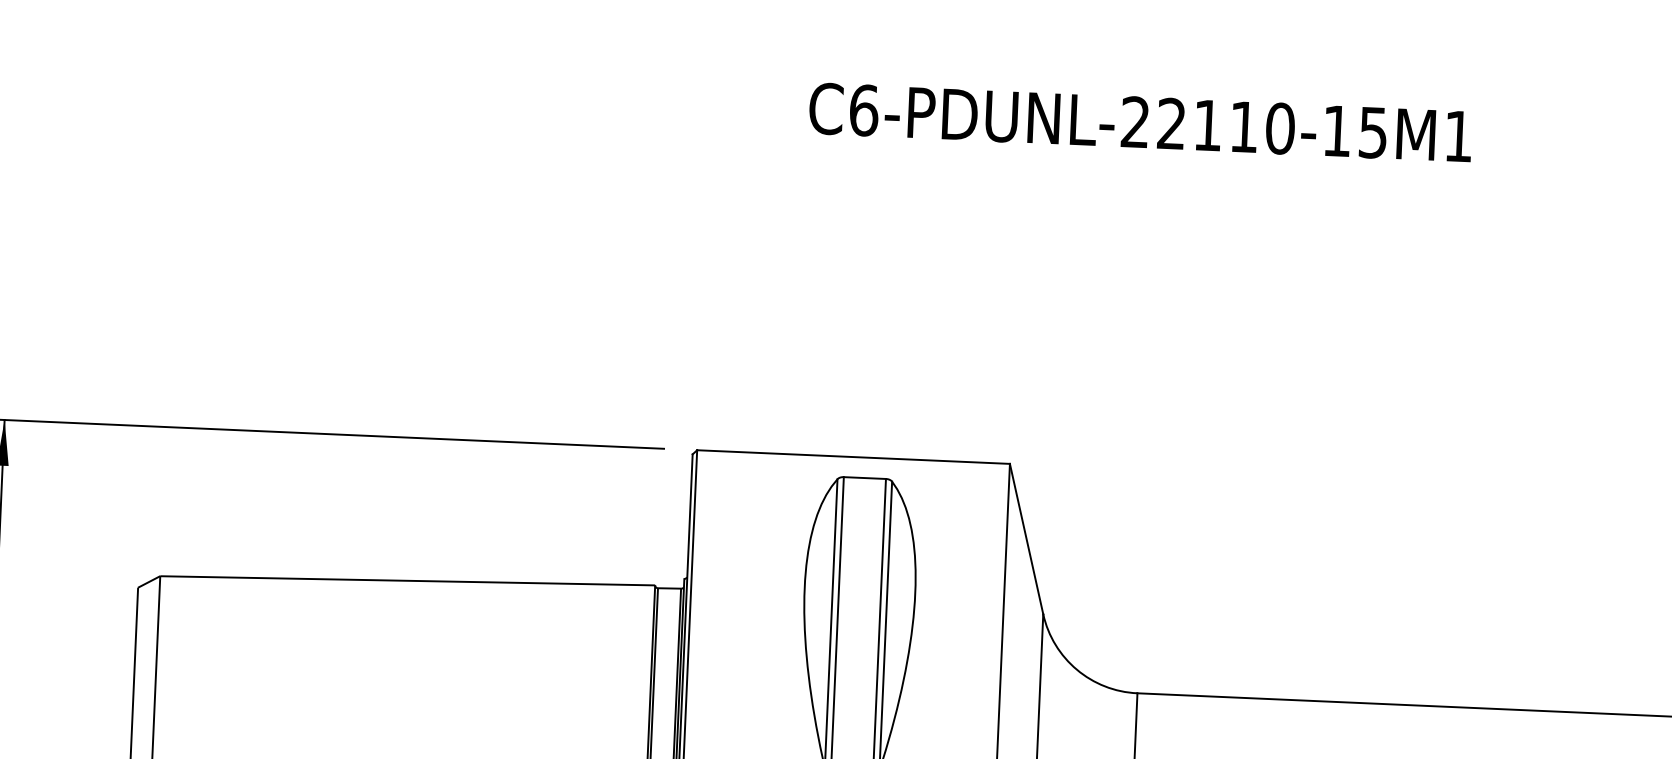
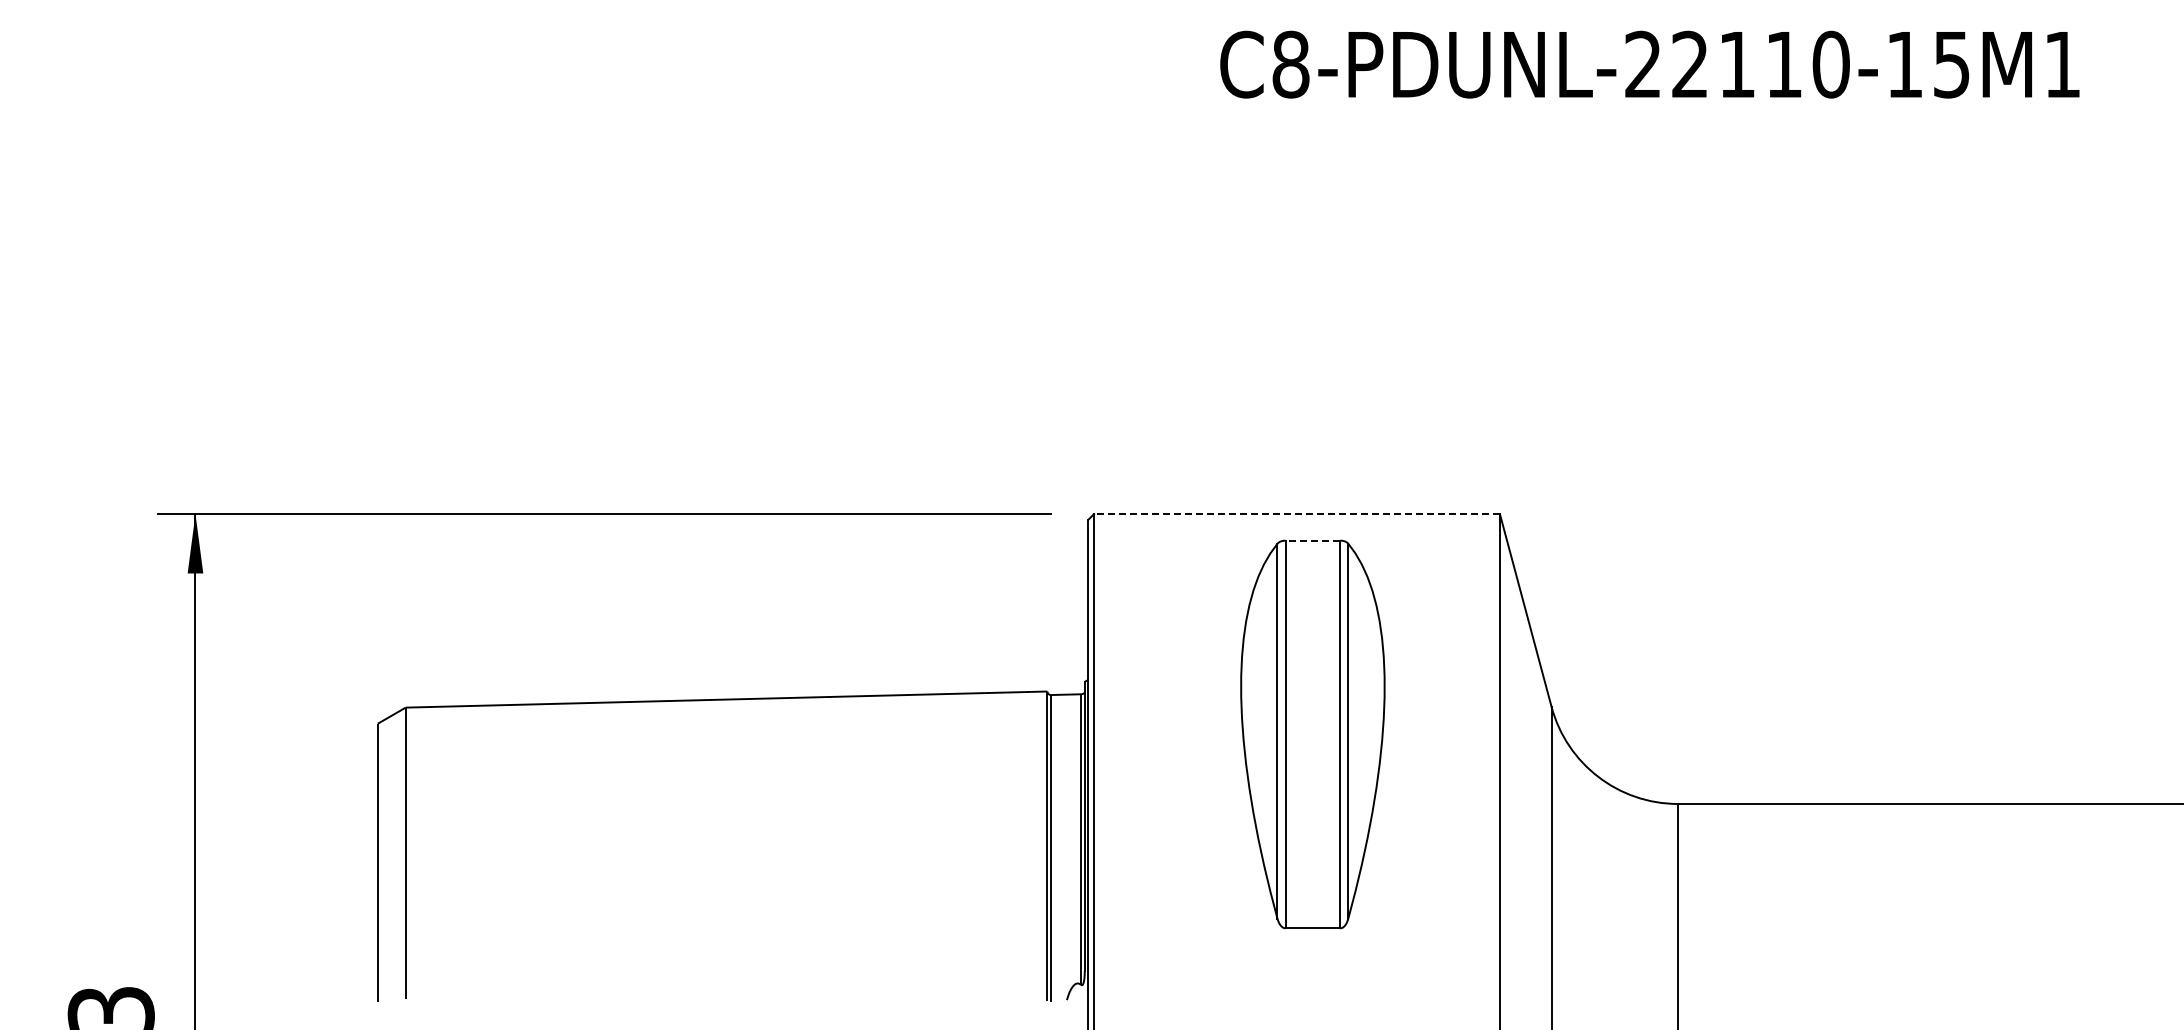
text: (863, 110) -> (1290, 64), C6-PDUNL-22110-15M1 -> C8-PDUNL-22110-15M1
line: (853, 457) -> (1297, 514), solid -> dashed
line: (864, 477) -> (1312, 540), solid -> dashed

